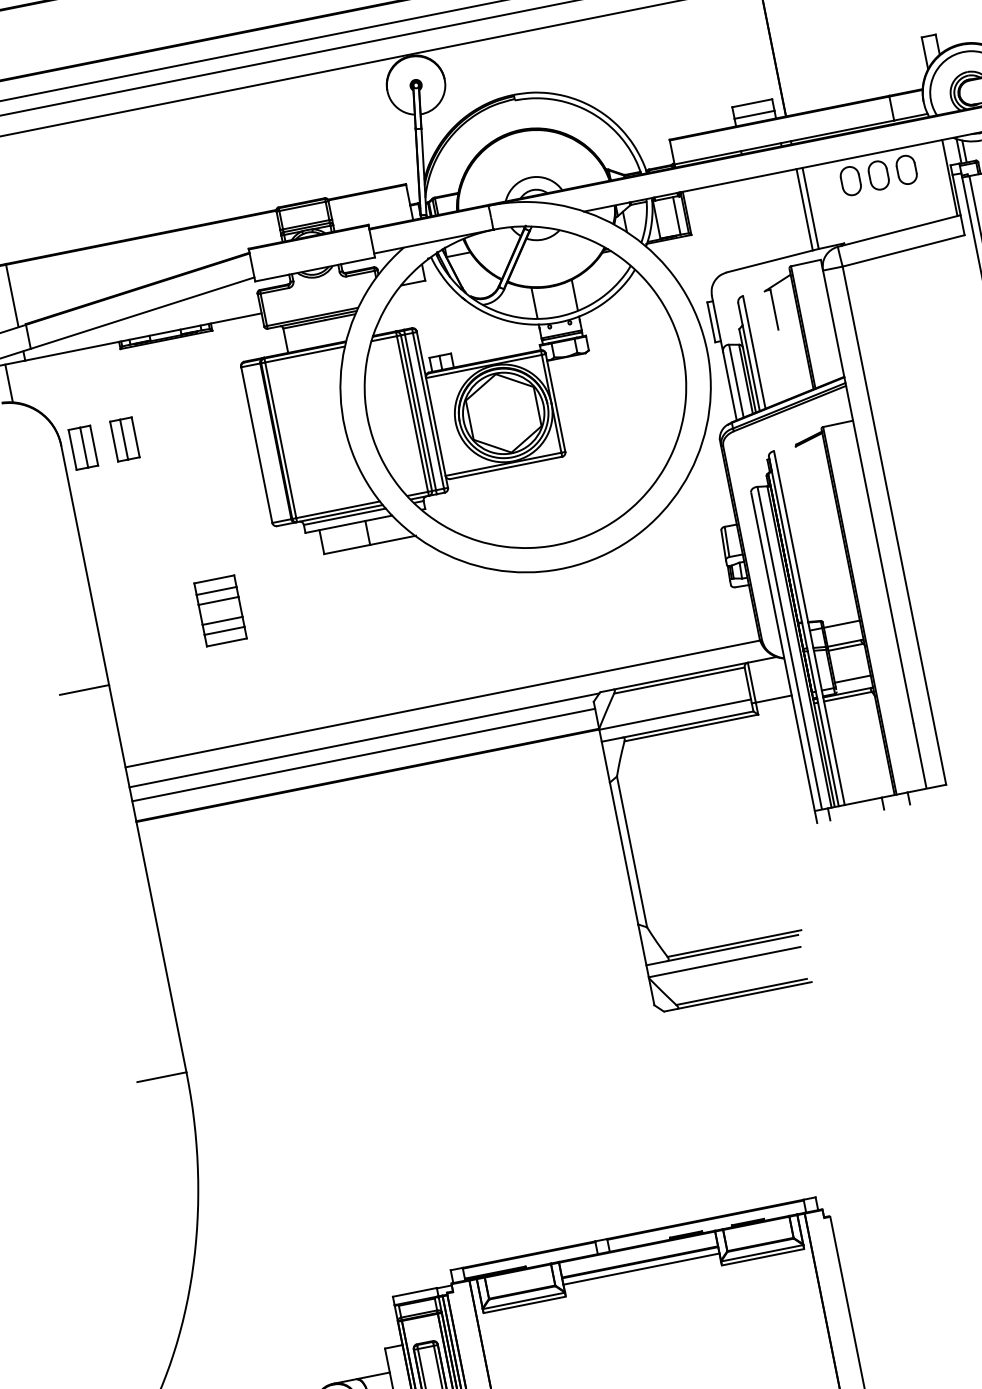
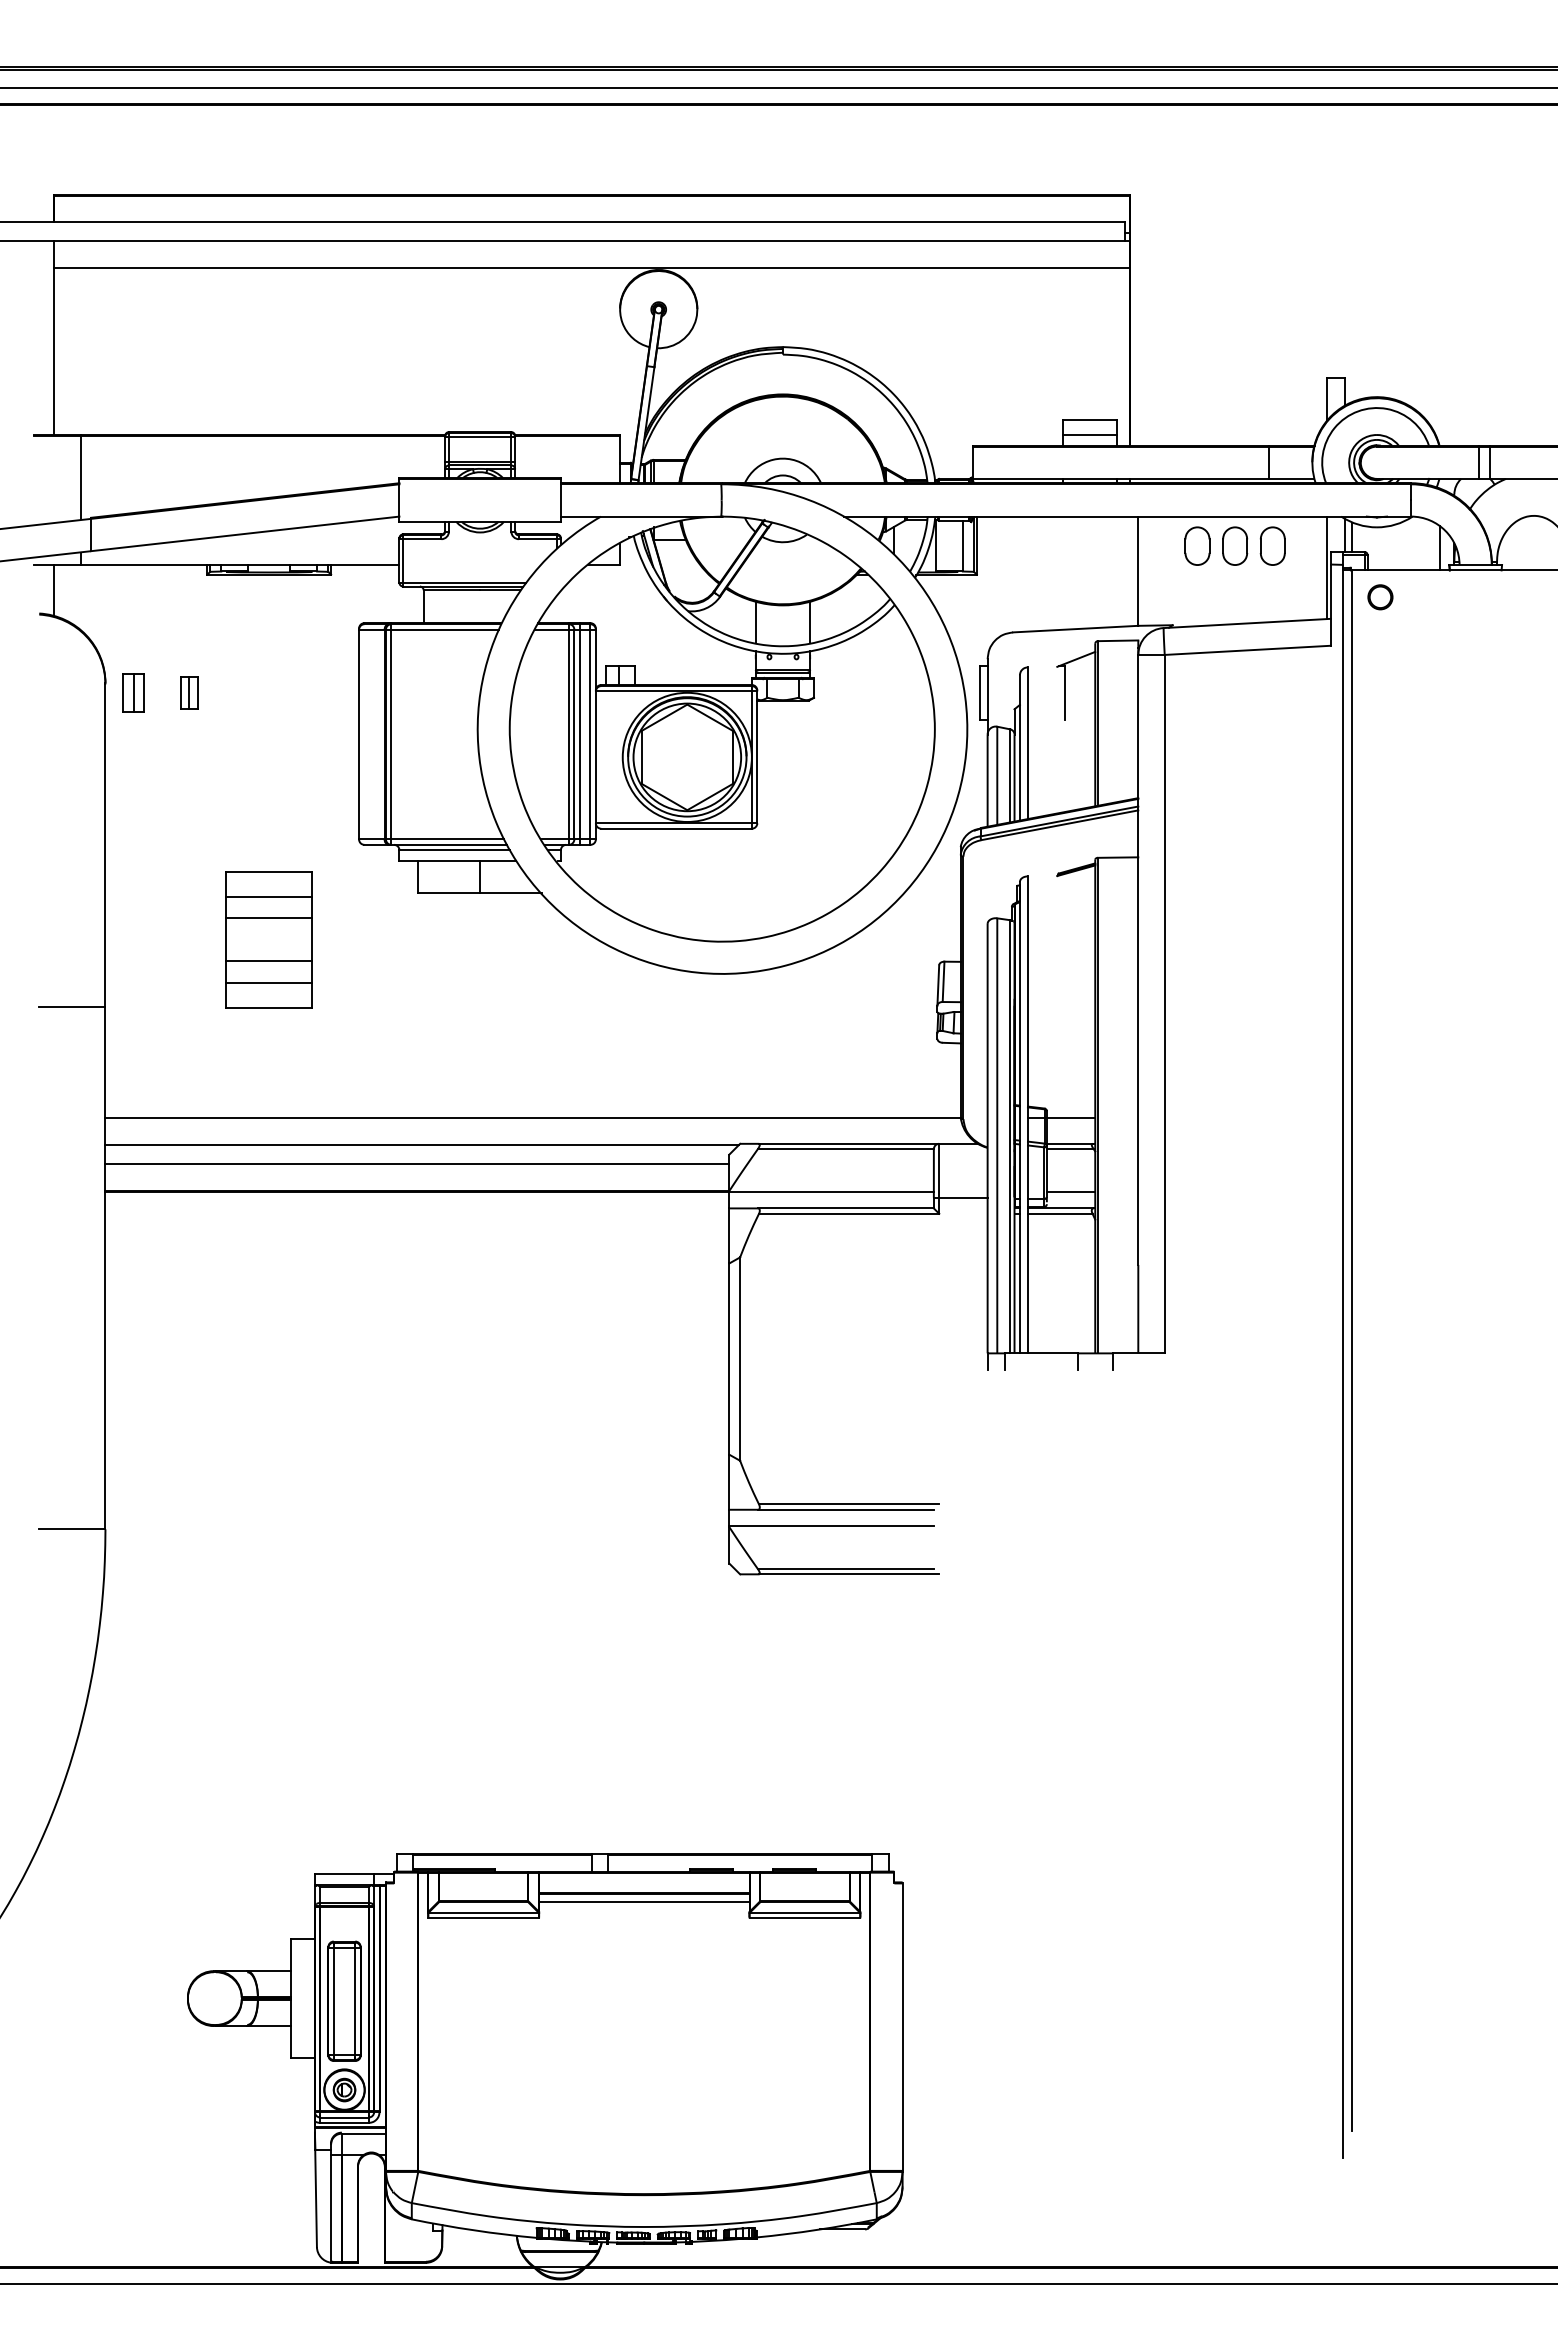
line: (804, 209) -> (1130, 571), removed
part: (124, 439) -> (189, 692), size x0.6
part: (83, 447) -> (133, 692), size x0.7
part: (220, 611) -> (268, 940), size x1.6

